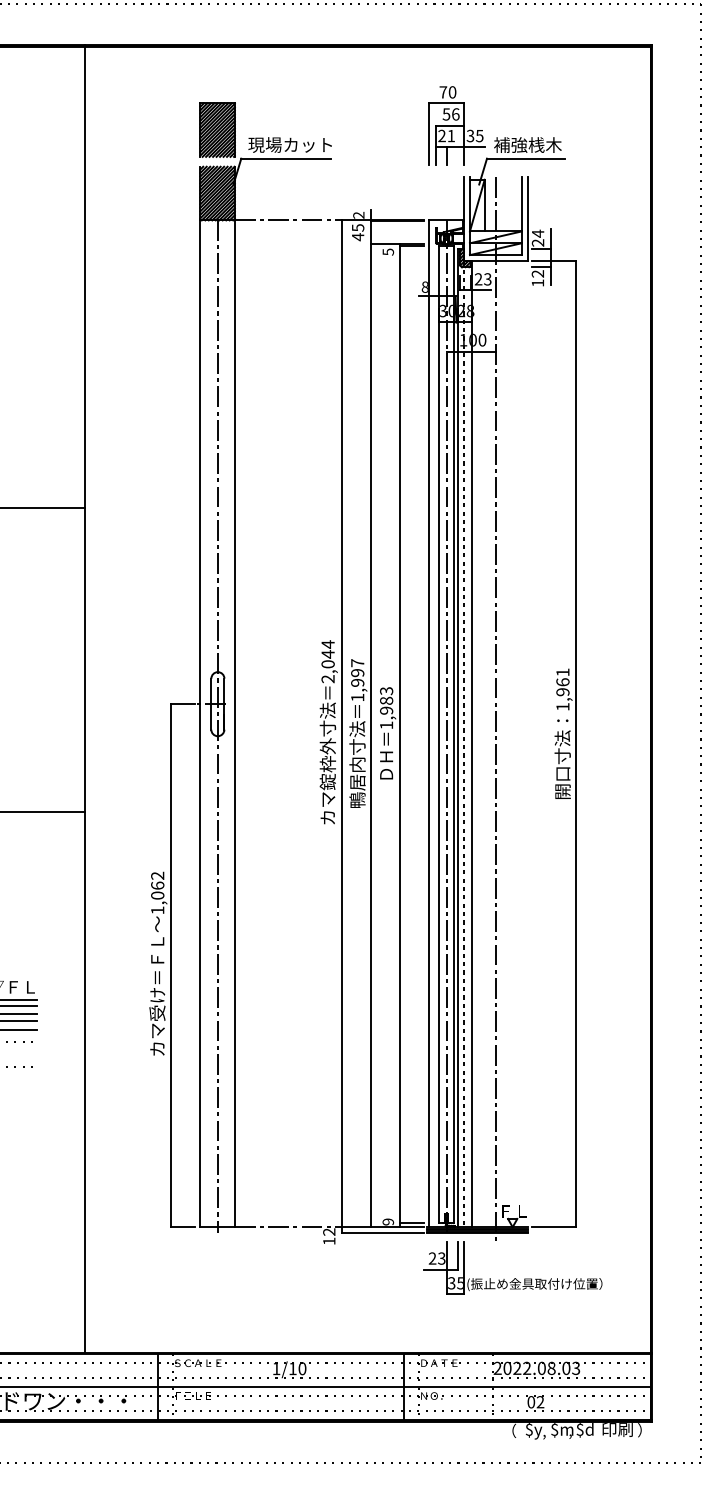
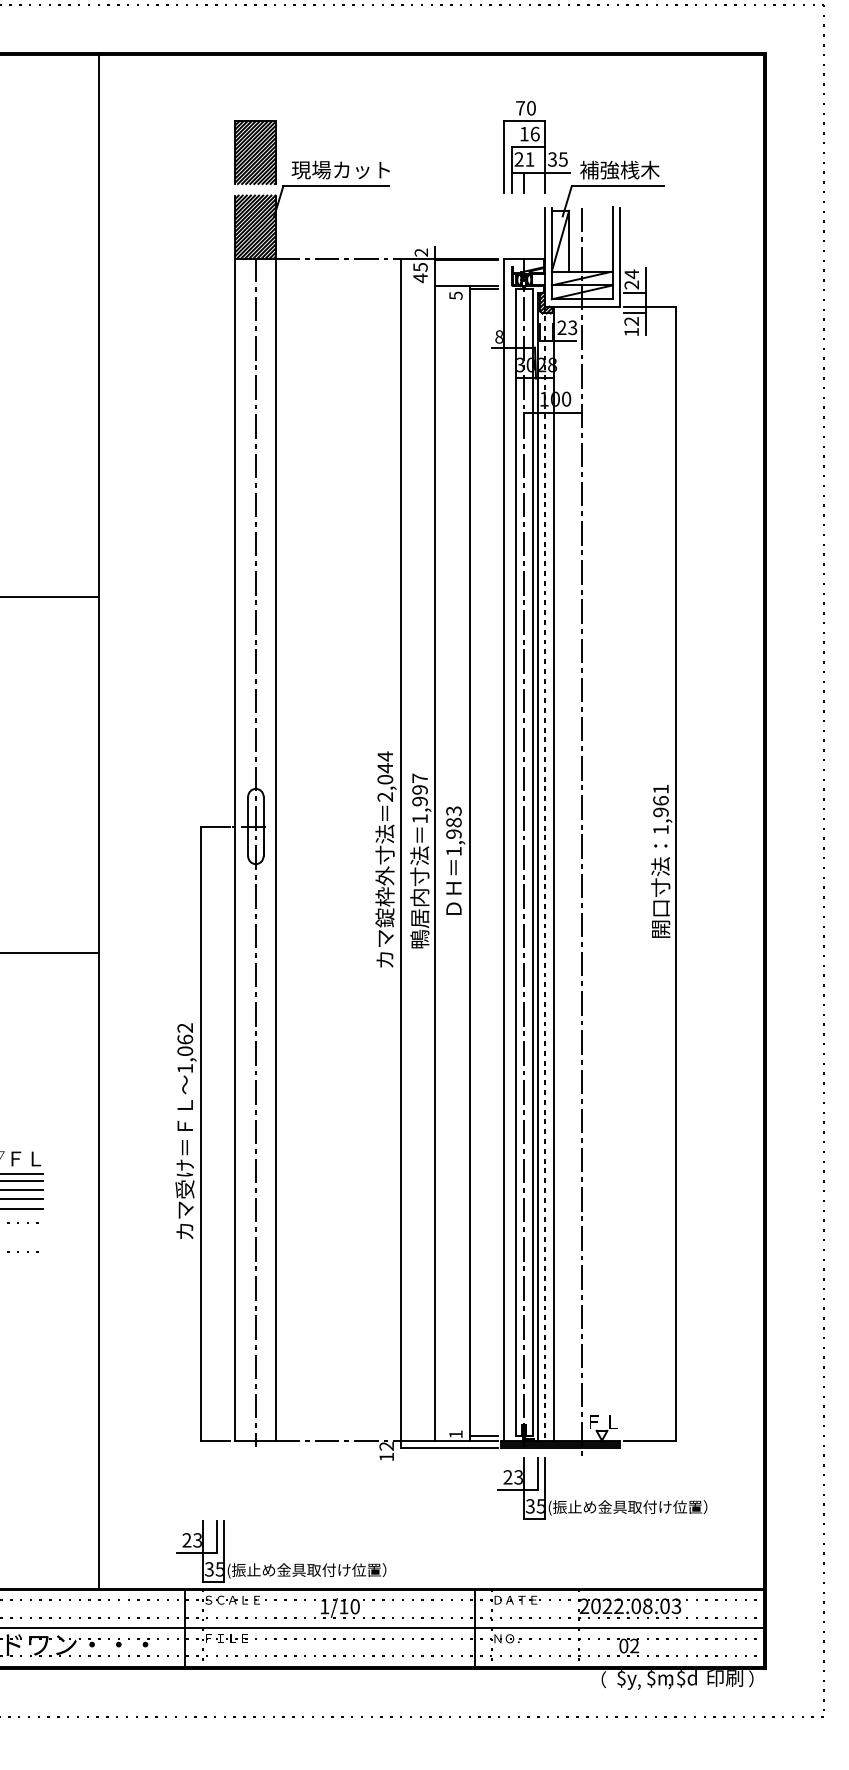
text: (445, 114) -> (523, 134), 56 -> 16
text: (387, 1222) -> (455, 1434), 9 -> 1
part: (241, 1331) -> (283, 1563), added

